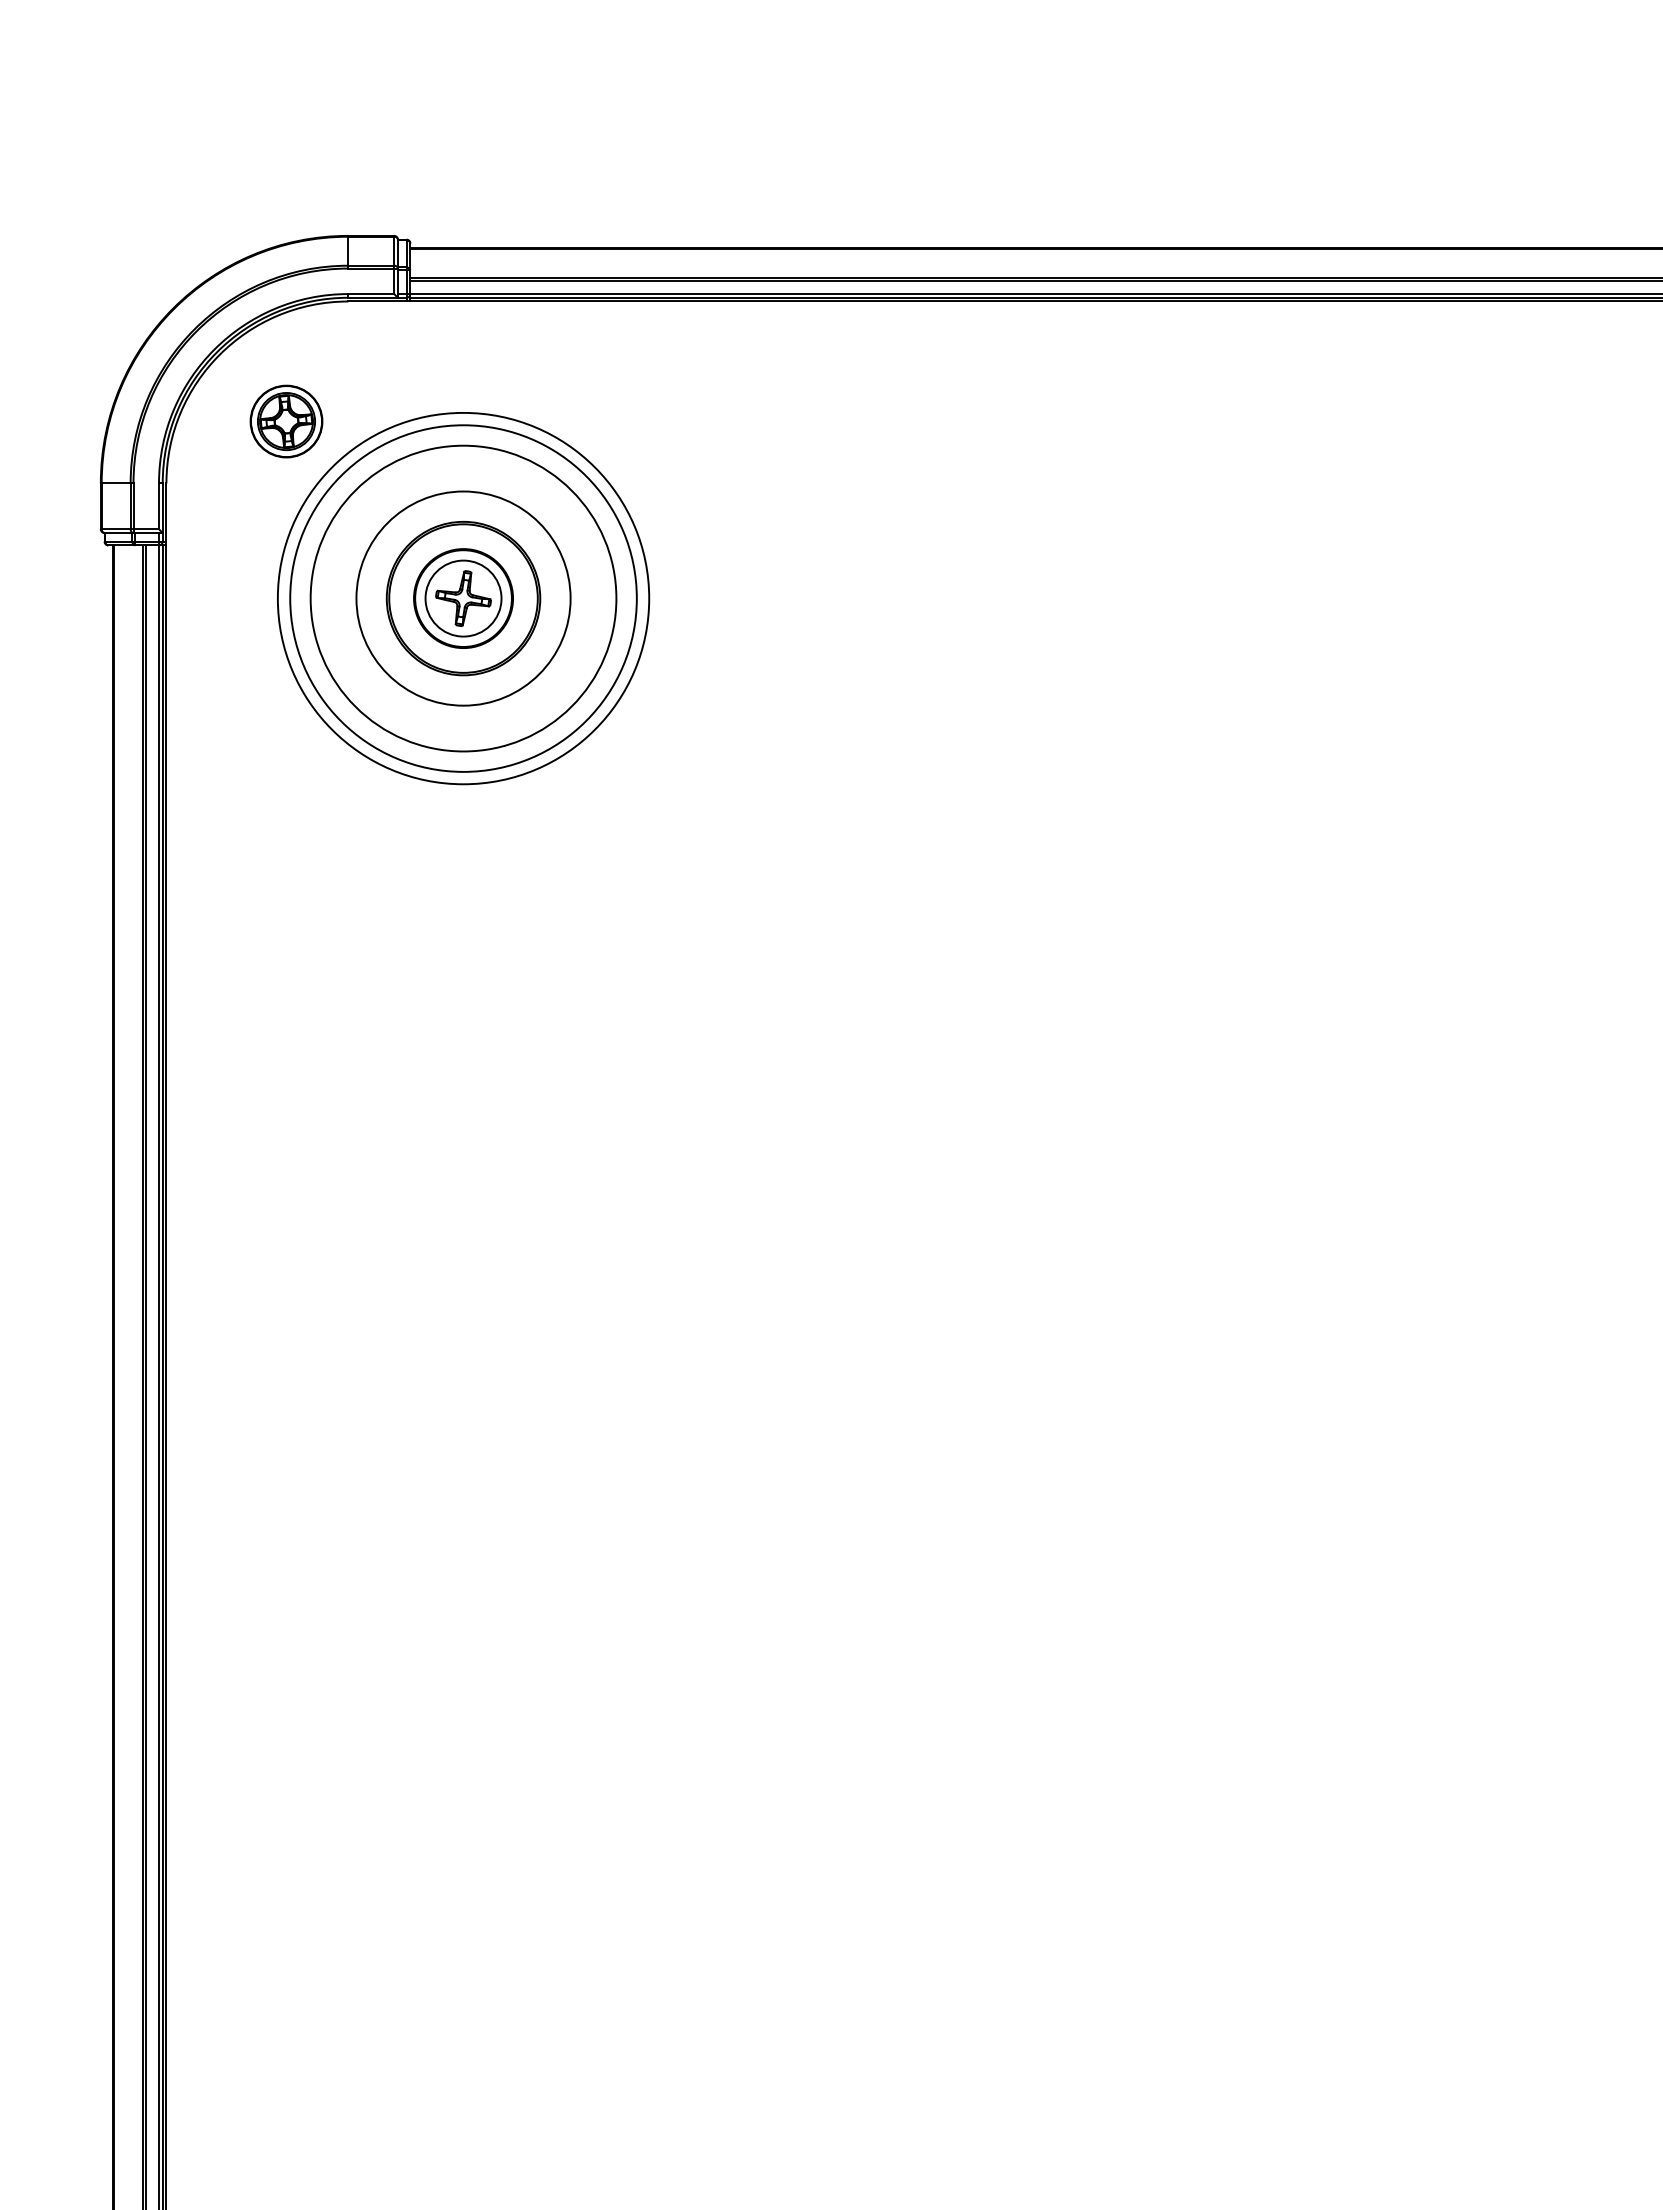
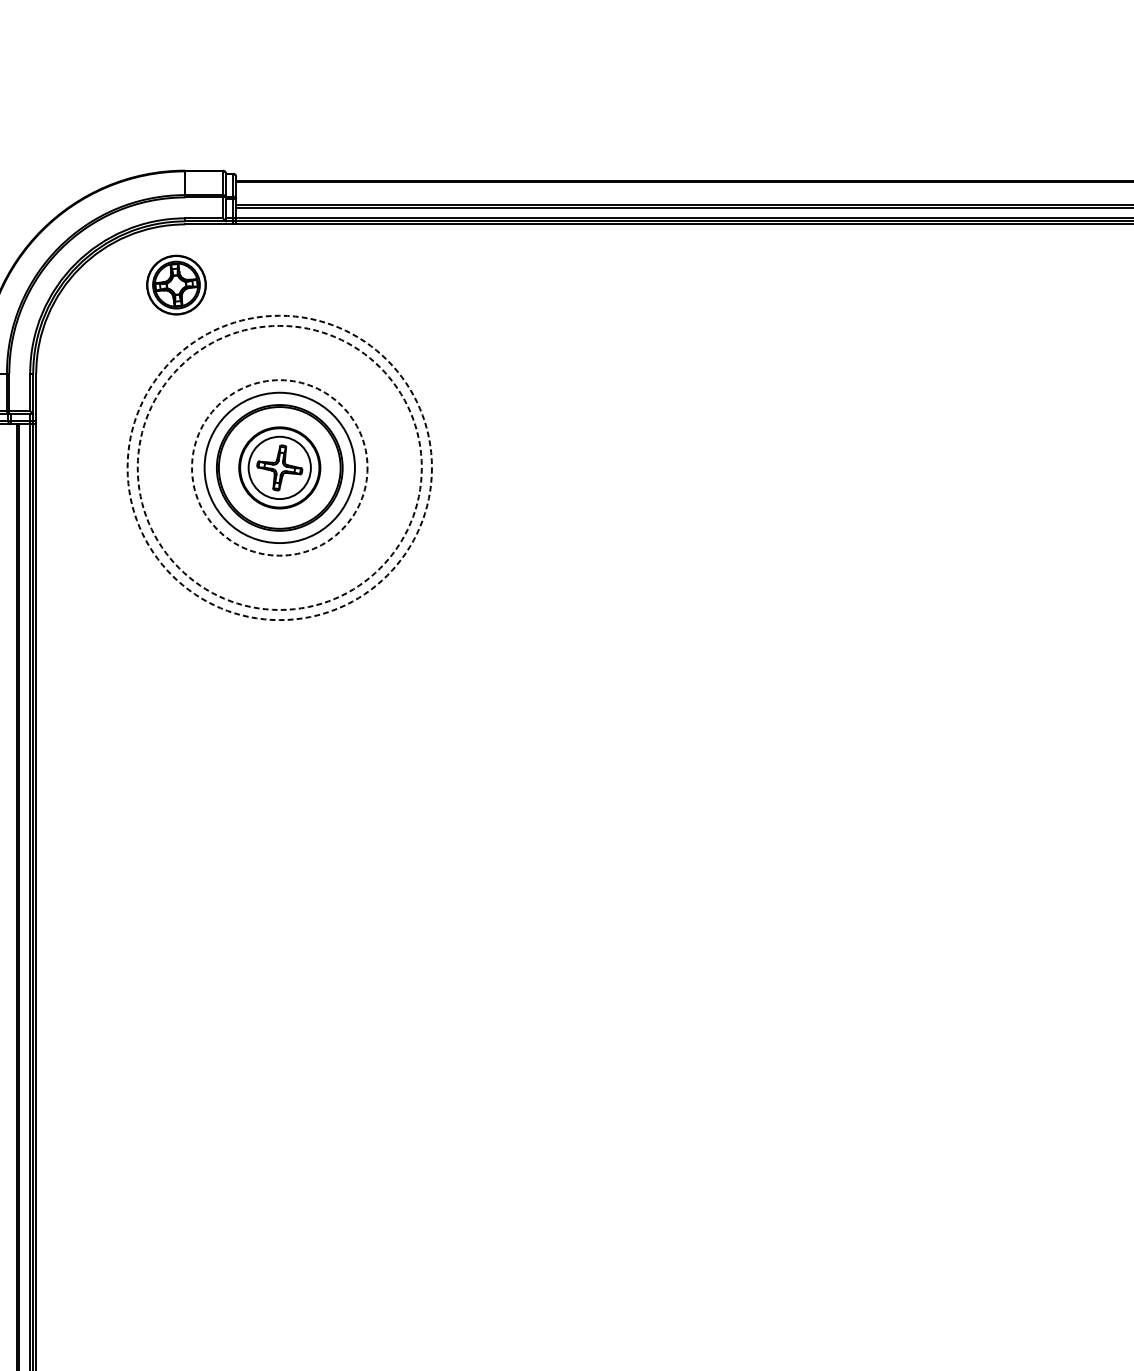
part: (286, 421) -> (176, 285), moved
circle: (463, 598) -> (279, 467), size x0.6
circle: (463, 598) -> (279, 467), solid -> dashed
circle: (463, 598) -> (279, 467), solid -> dashed
circle: (463, 598) -> (279, 467), solid -> dashed

